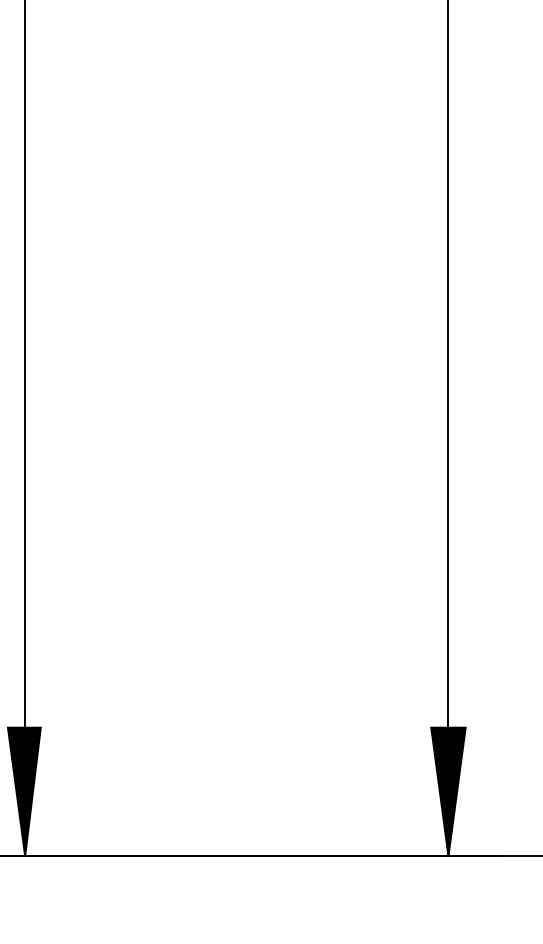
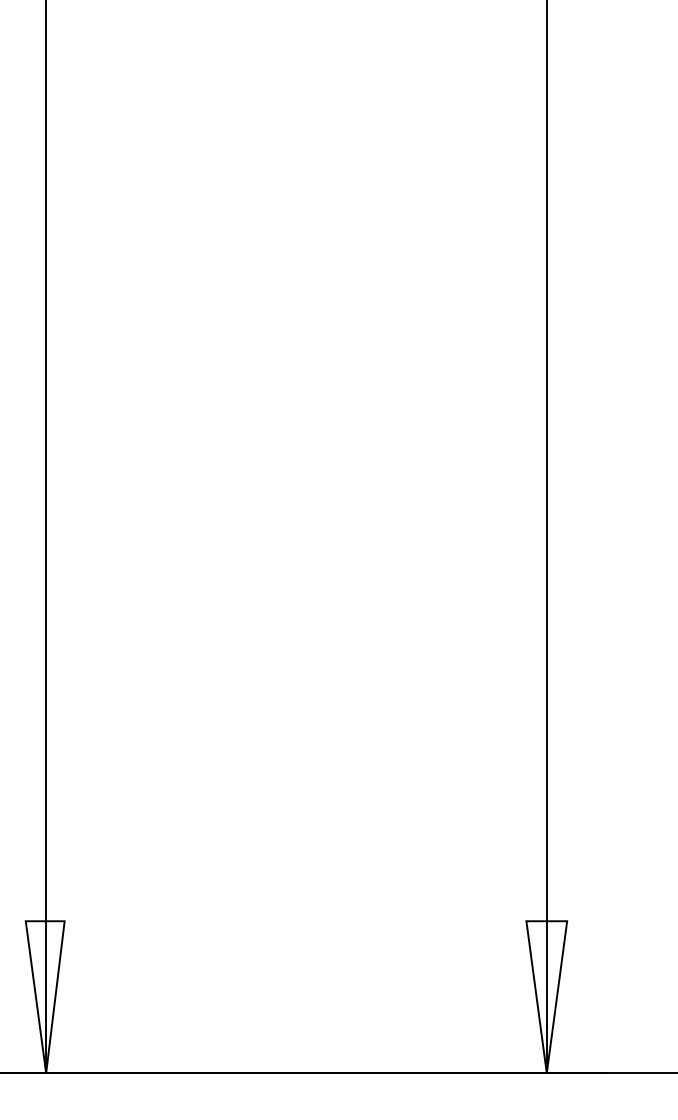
fill: (23, 792) -> (44, 997), removed
fill: (448, 792) -> (546, 997), removed

